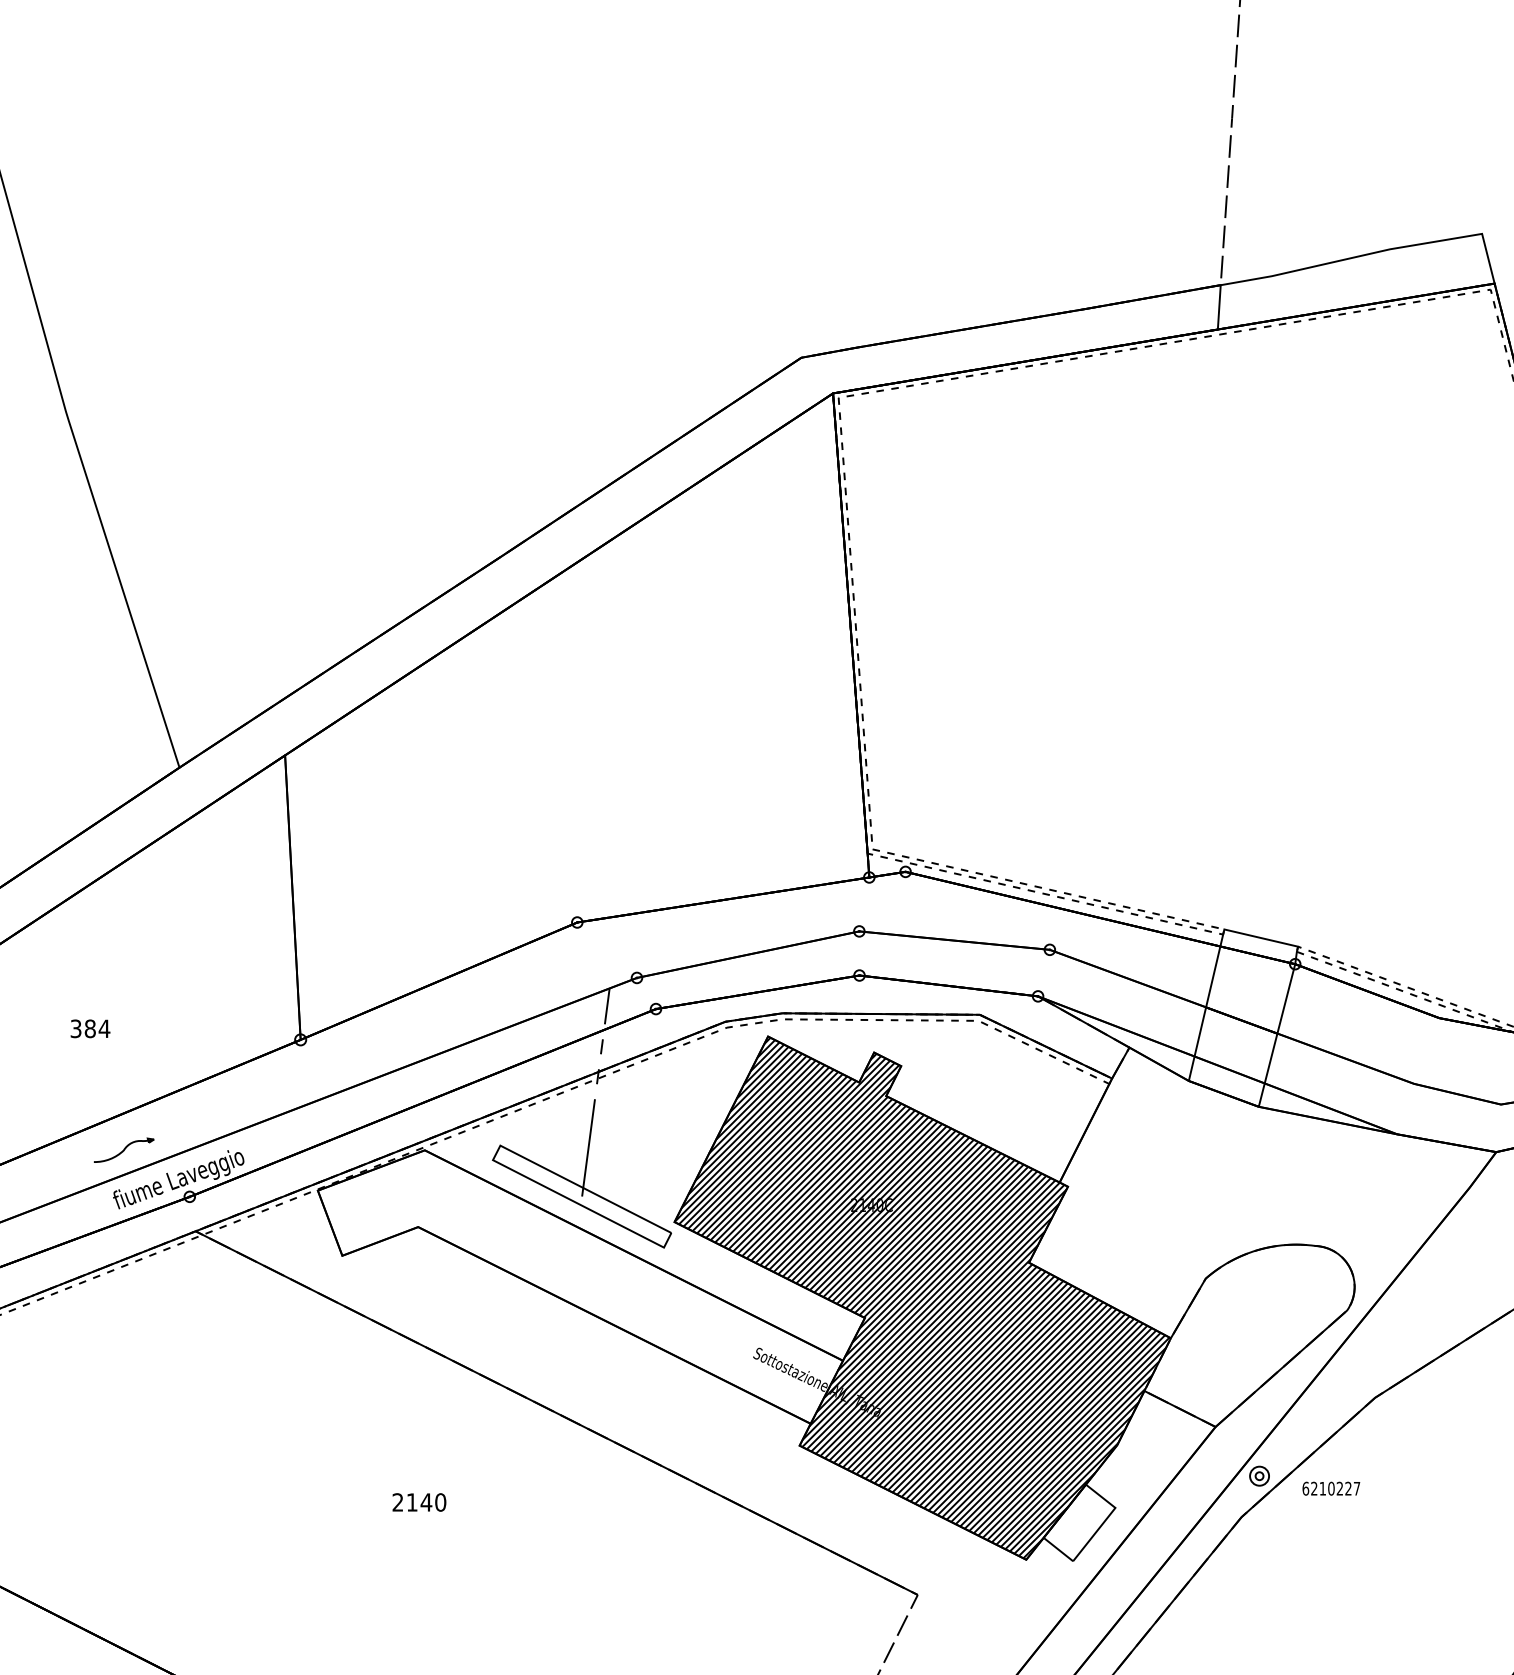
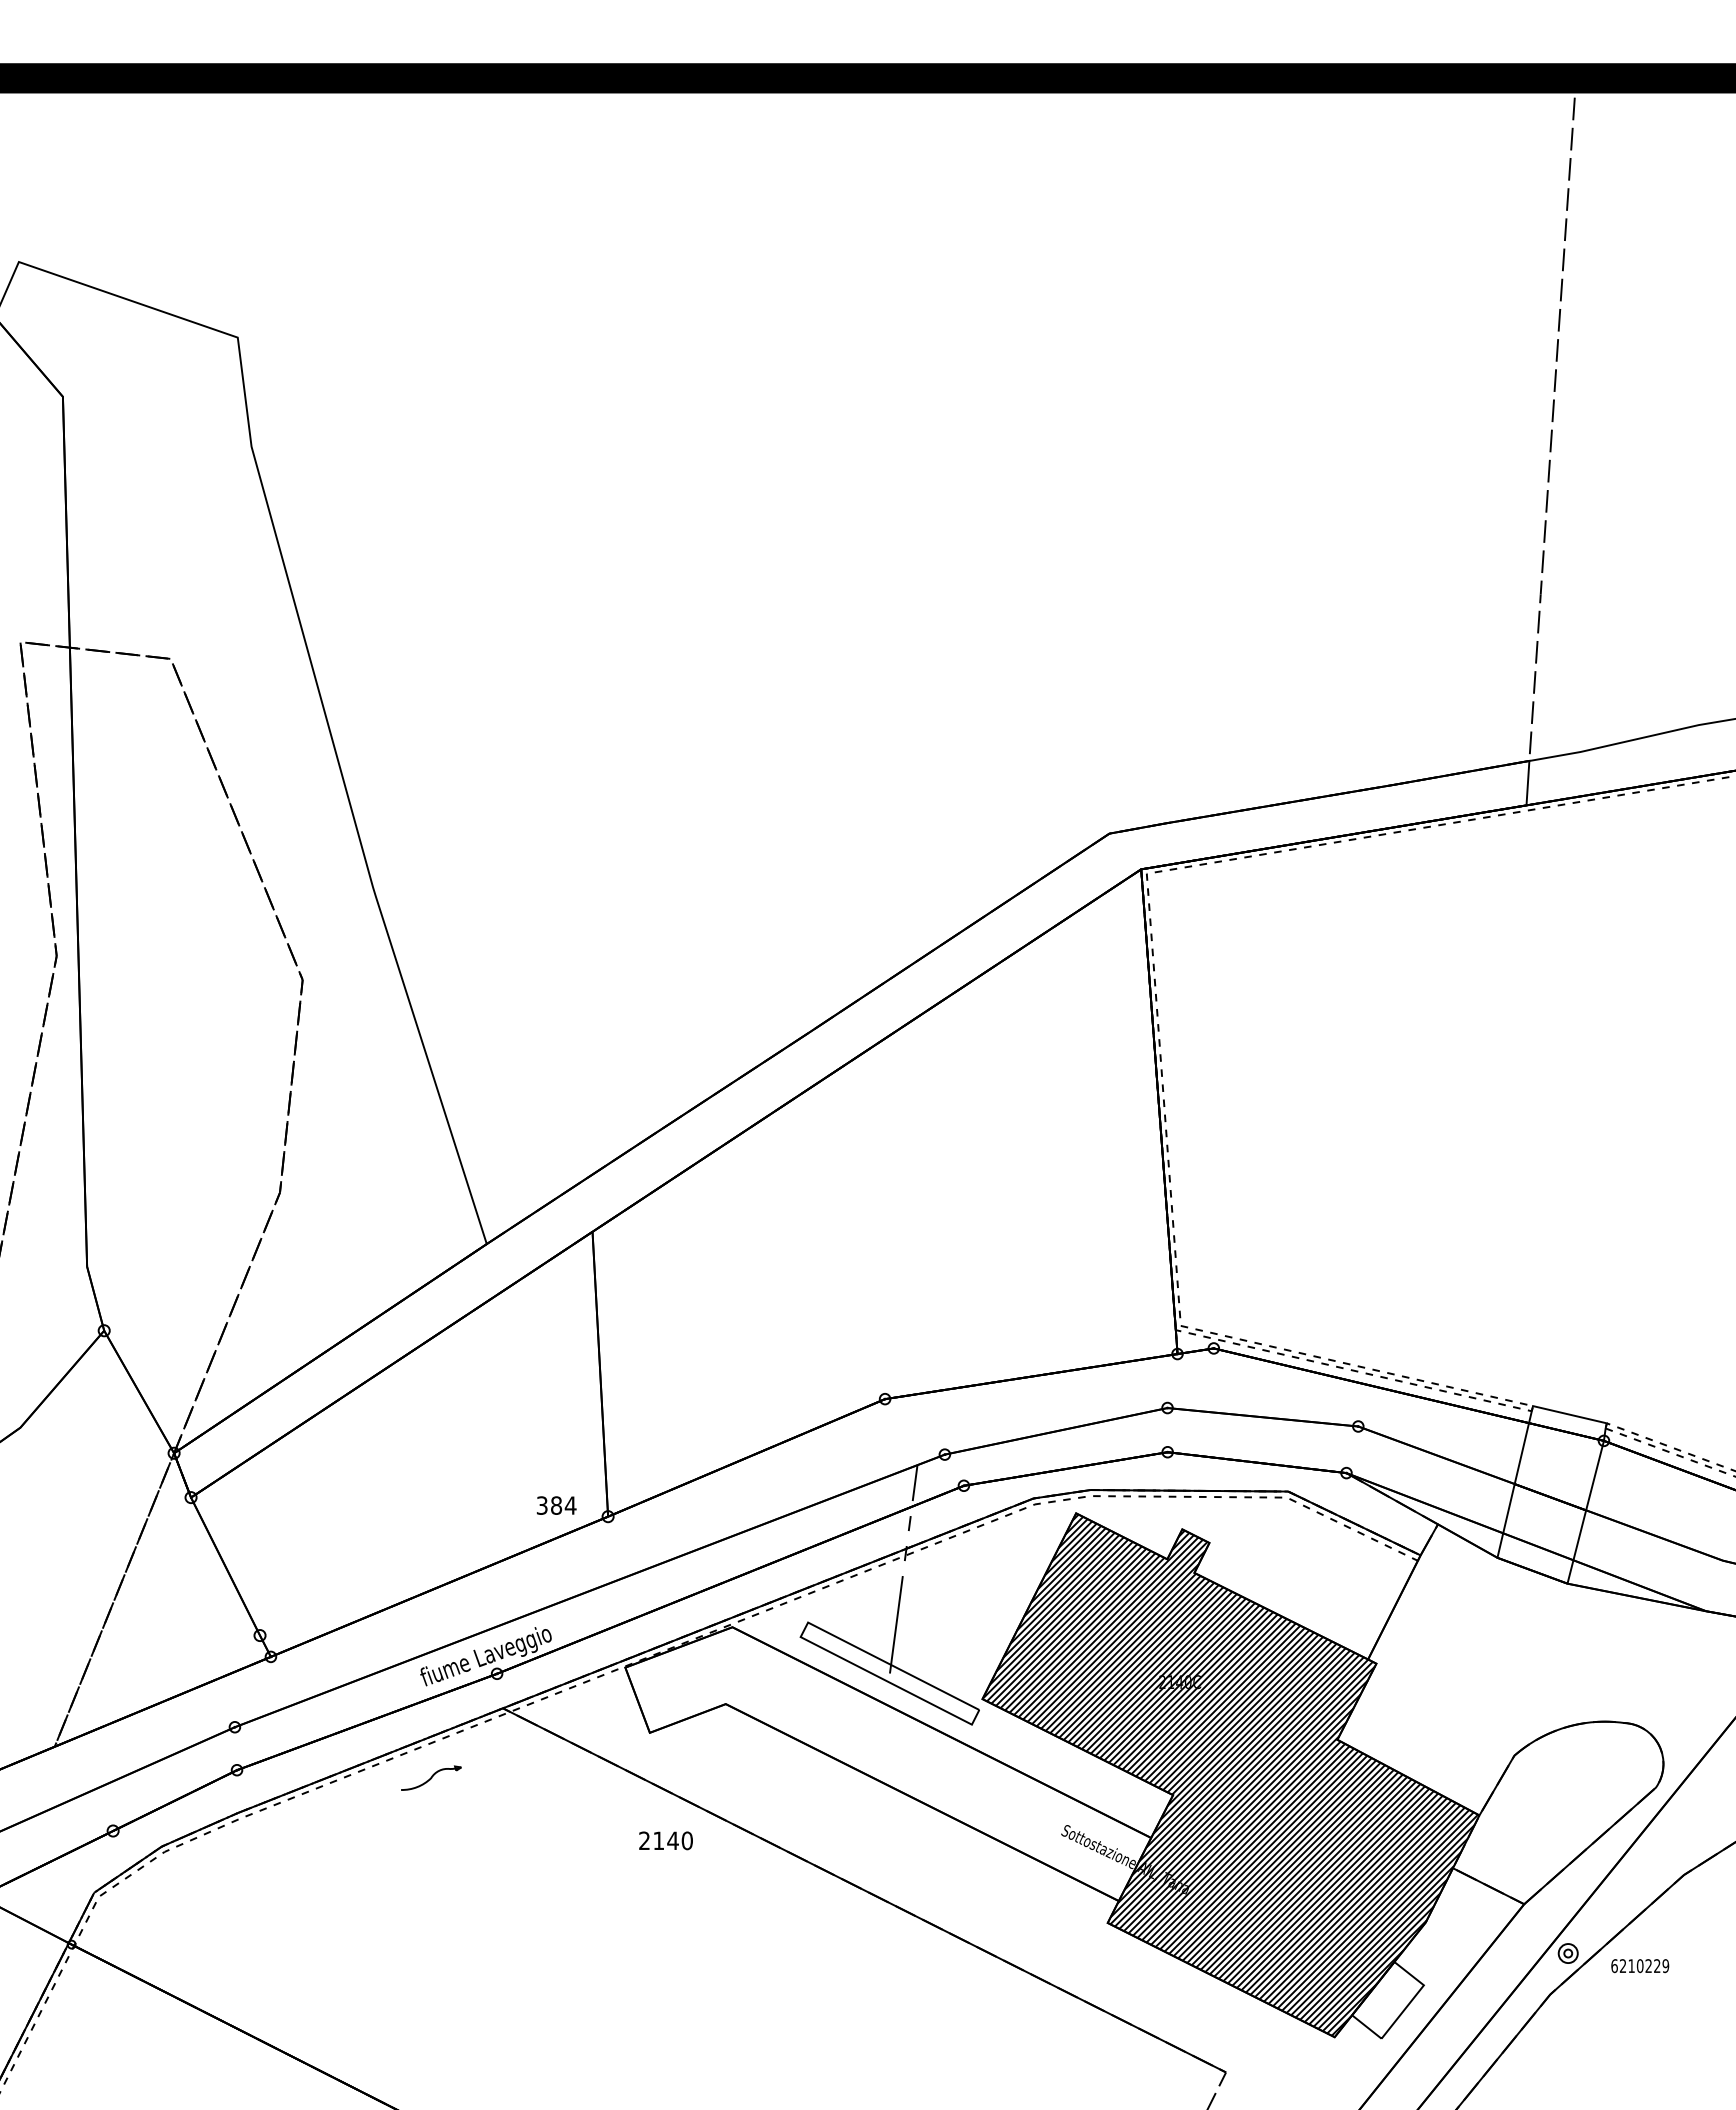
text: (90, 1028) -> (556, 1505), moved
part: (124, 1149) -> (431, 1777), moved
text: (1356, 1489) -> (1665, 1966), 6210227 -> 6210229
text: (418, 1502) -> (665, 1840), moved

